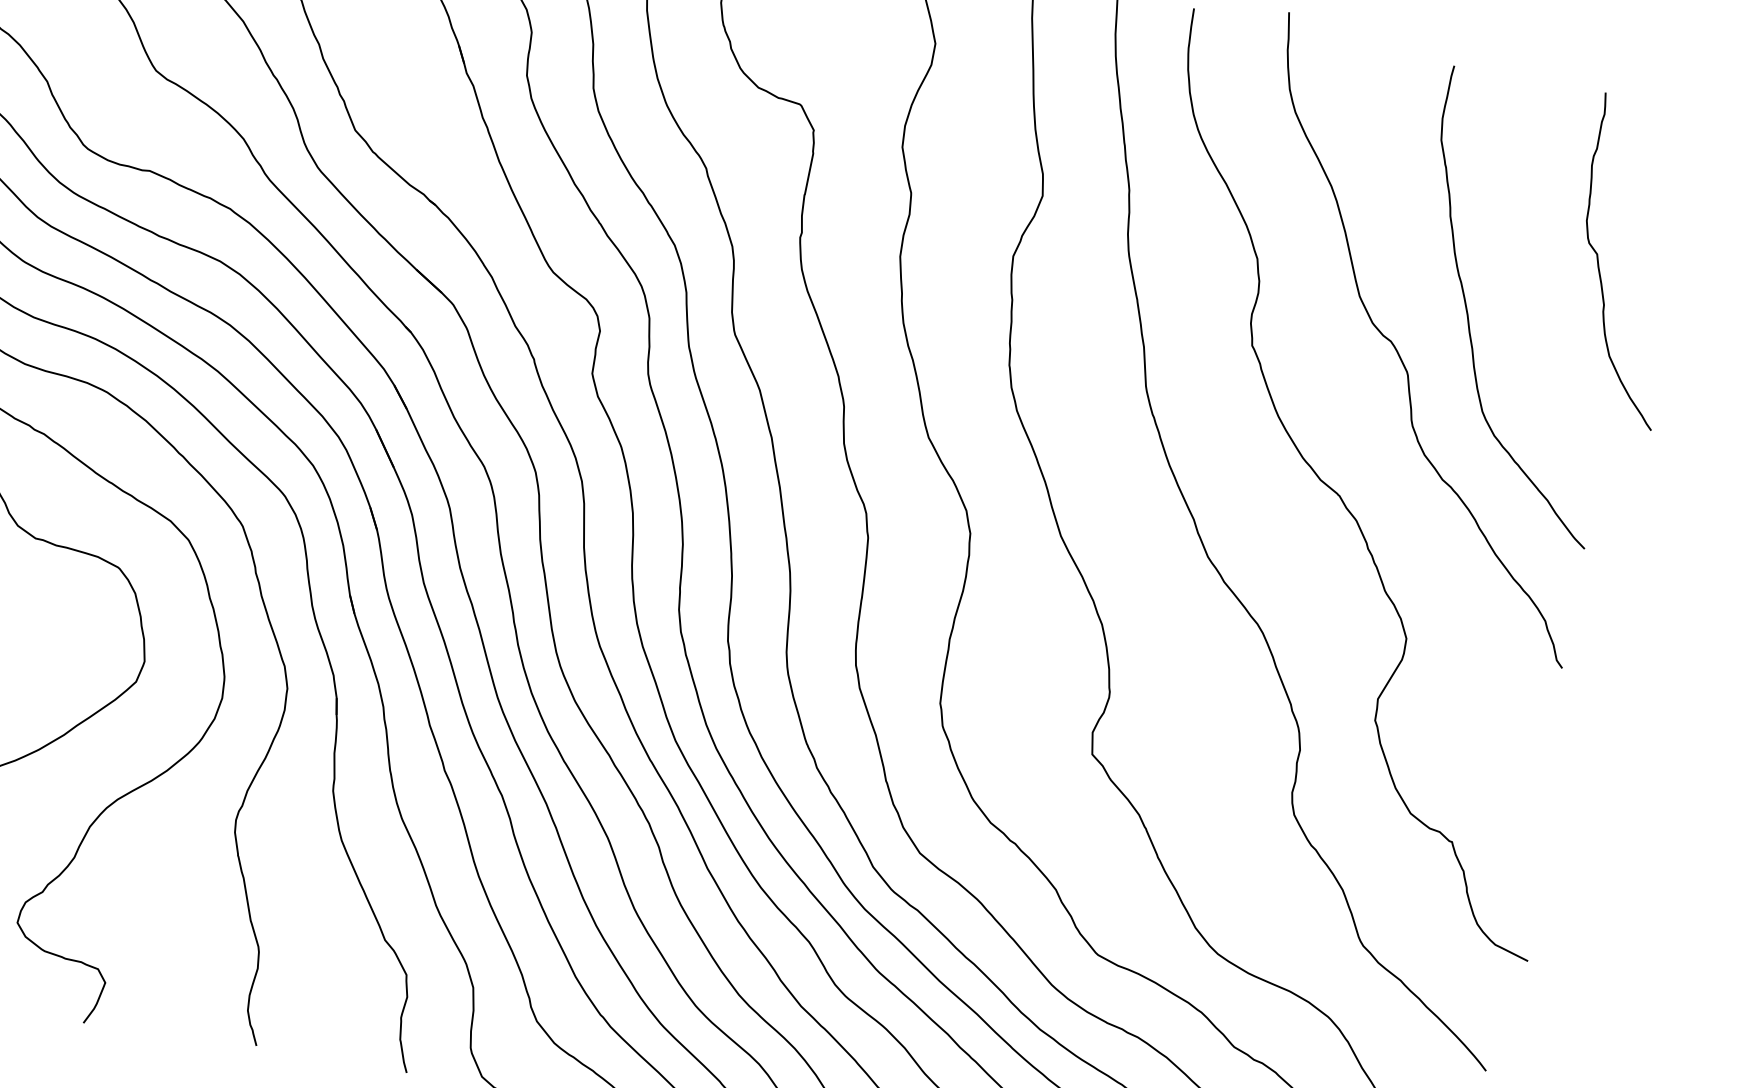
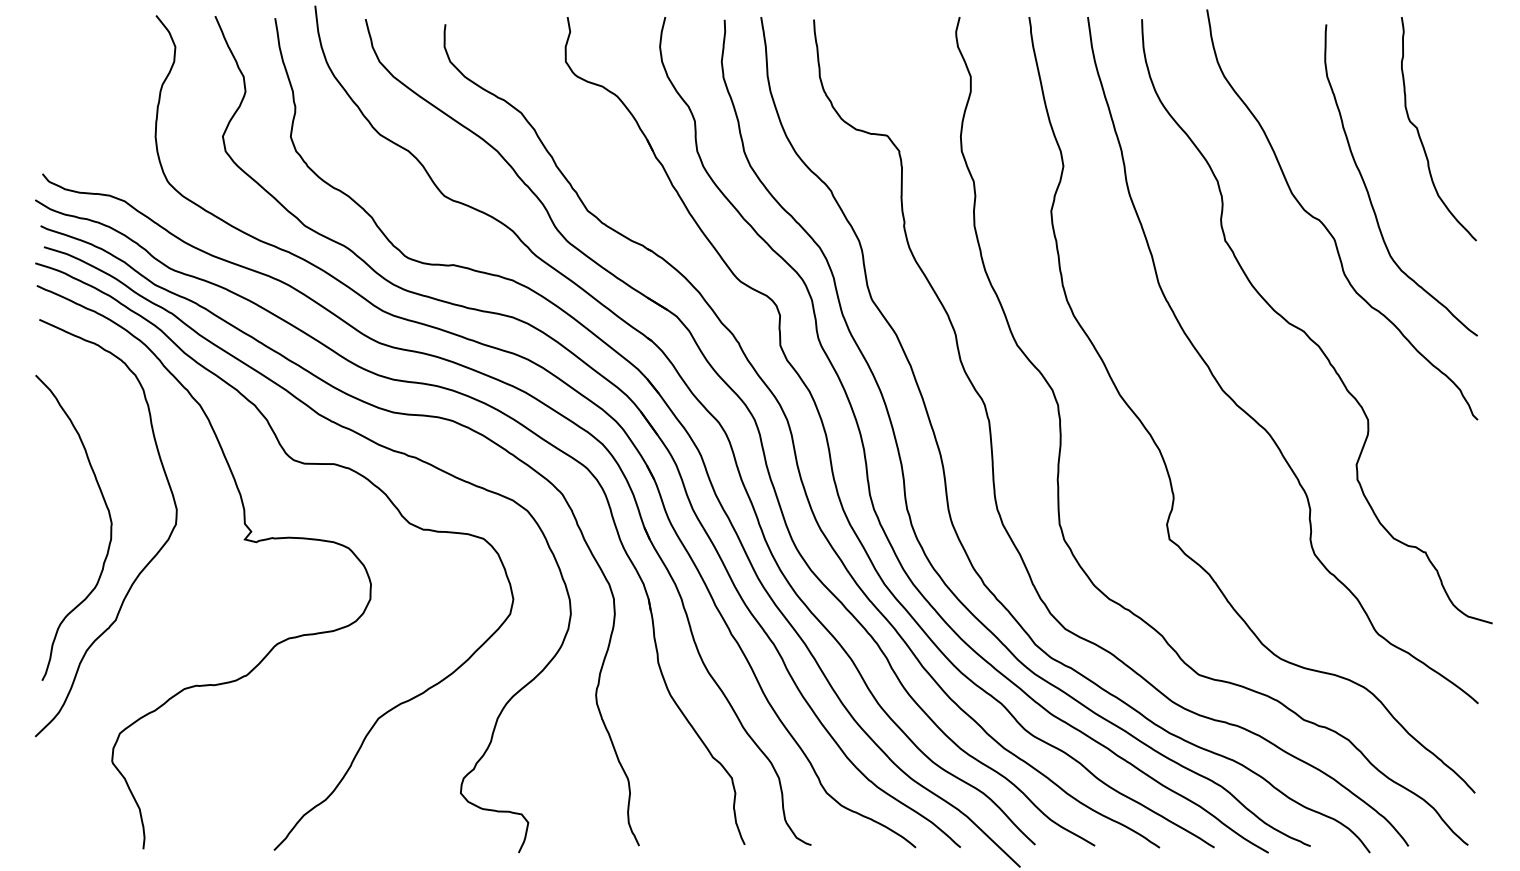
curve: (1600, 265) -> (1420, 135), moved

